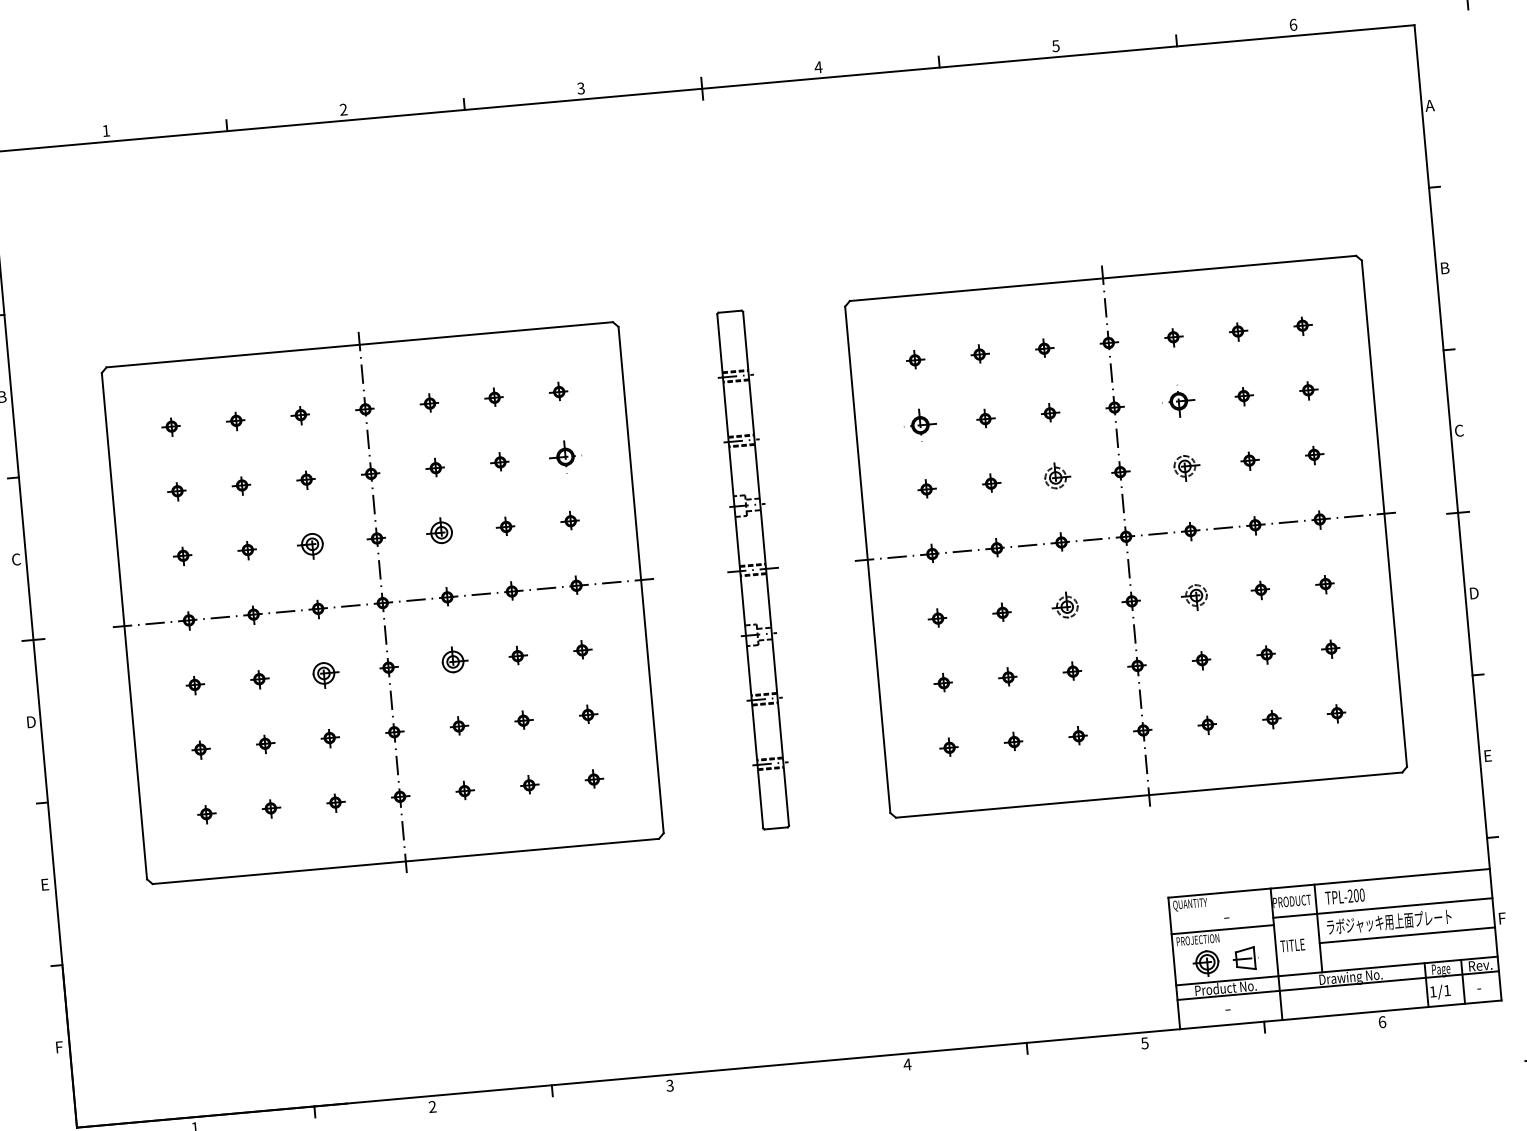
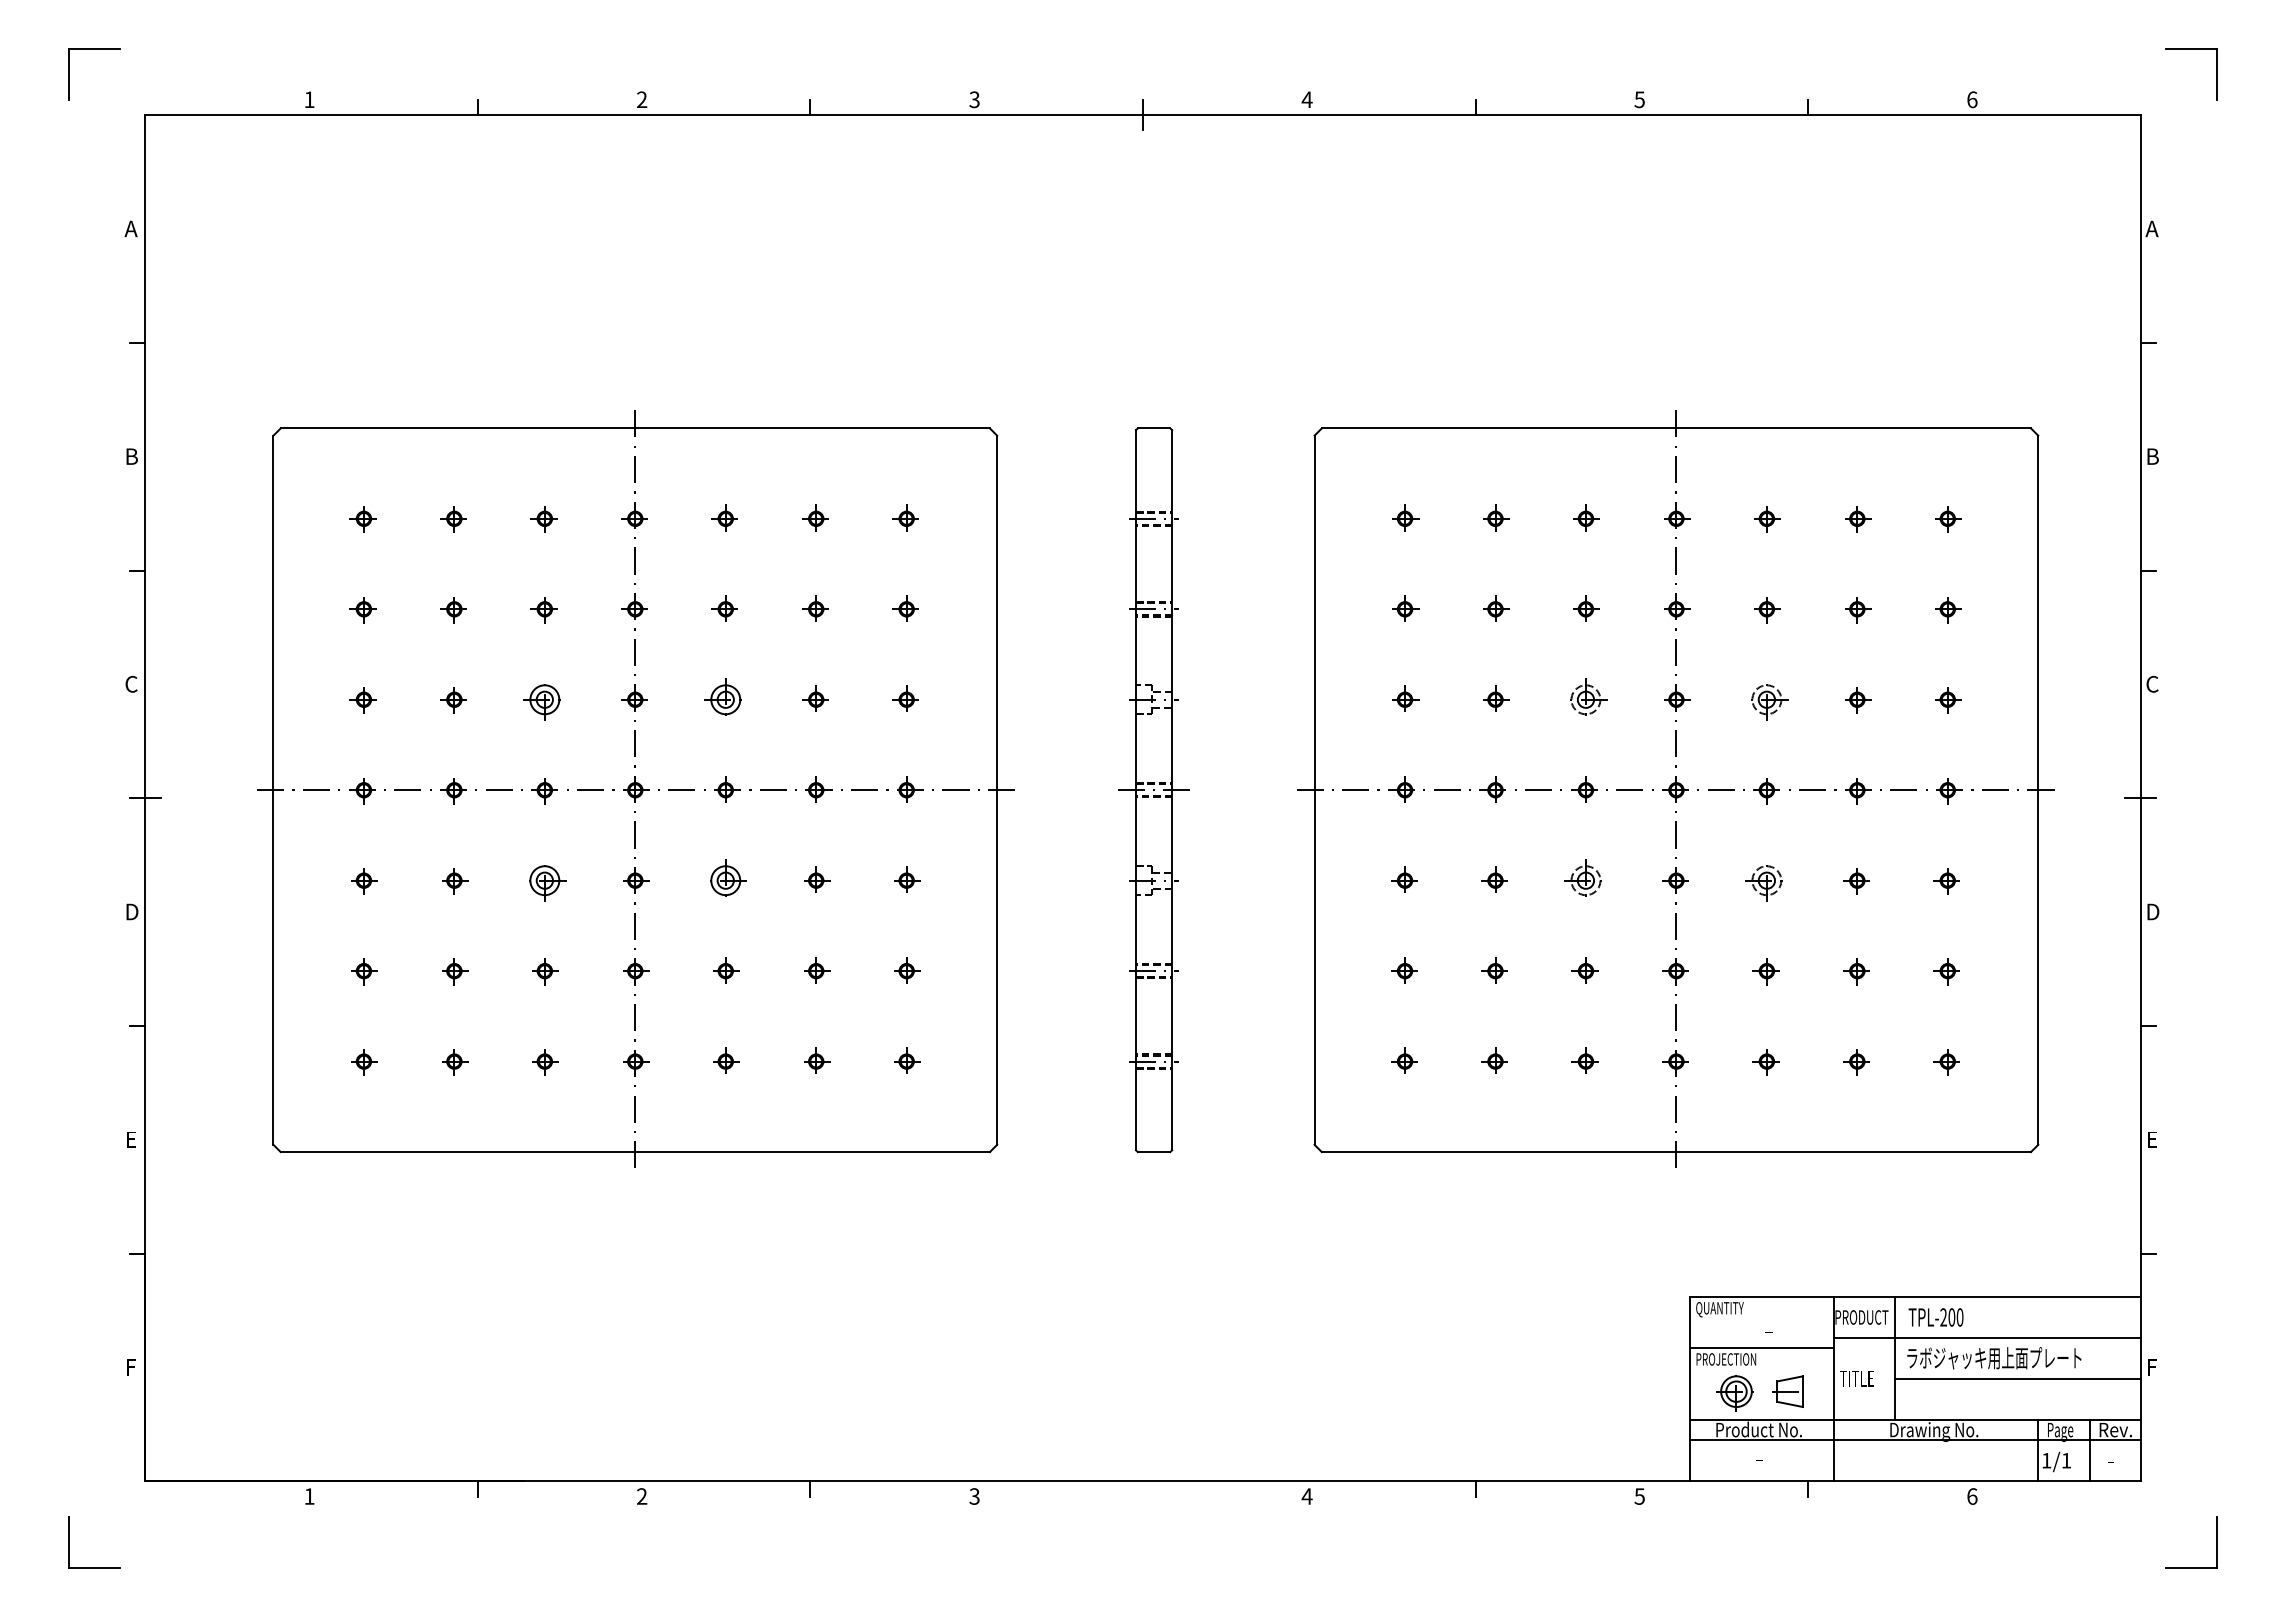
part: (1179, 402) -> (1767, 610), size x0.62
part: (921, 424) -> (1405, 608), size x0.62
part: (564, 456) -> (905, 608), size x0.62

